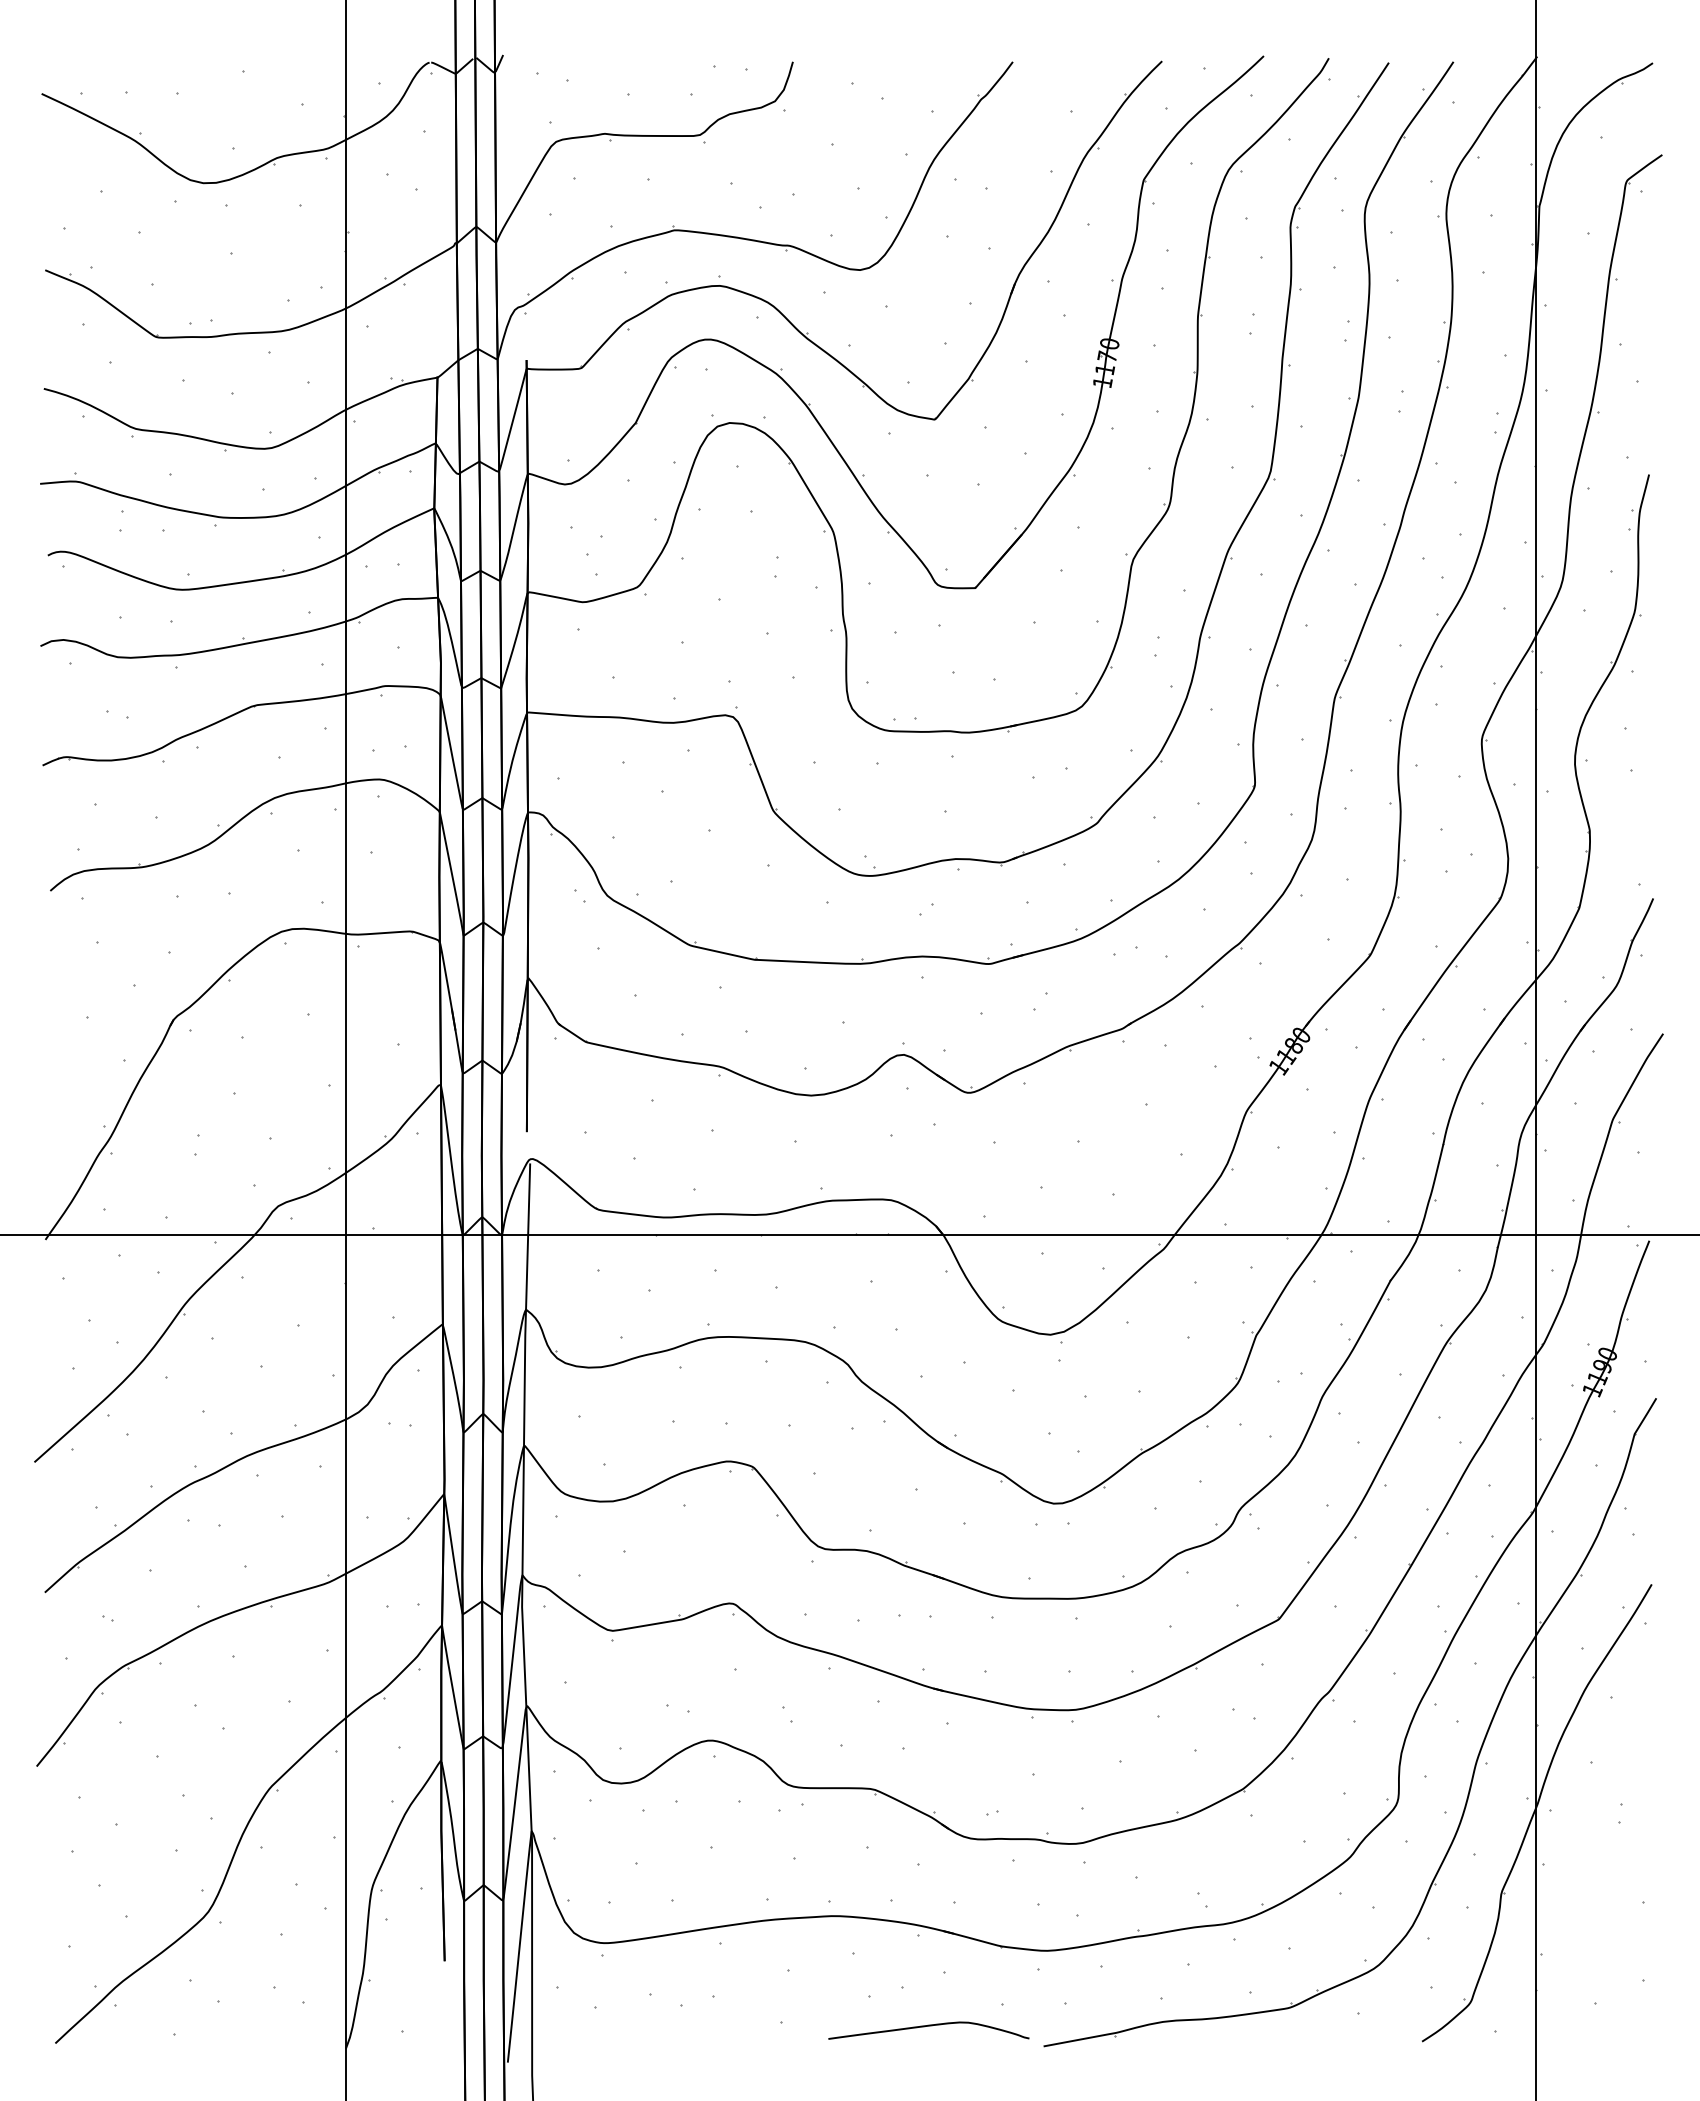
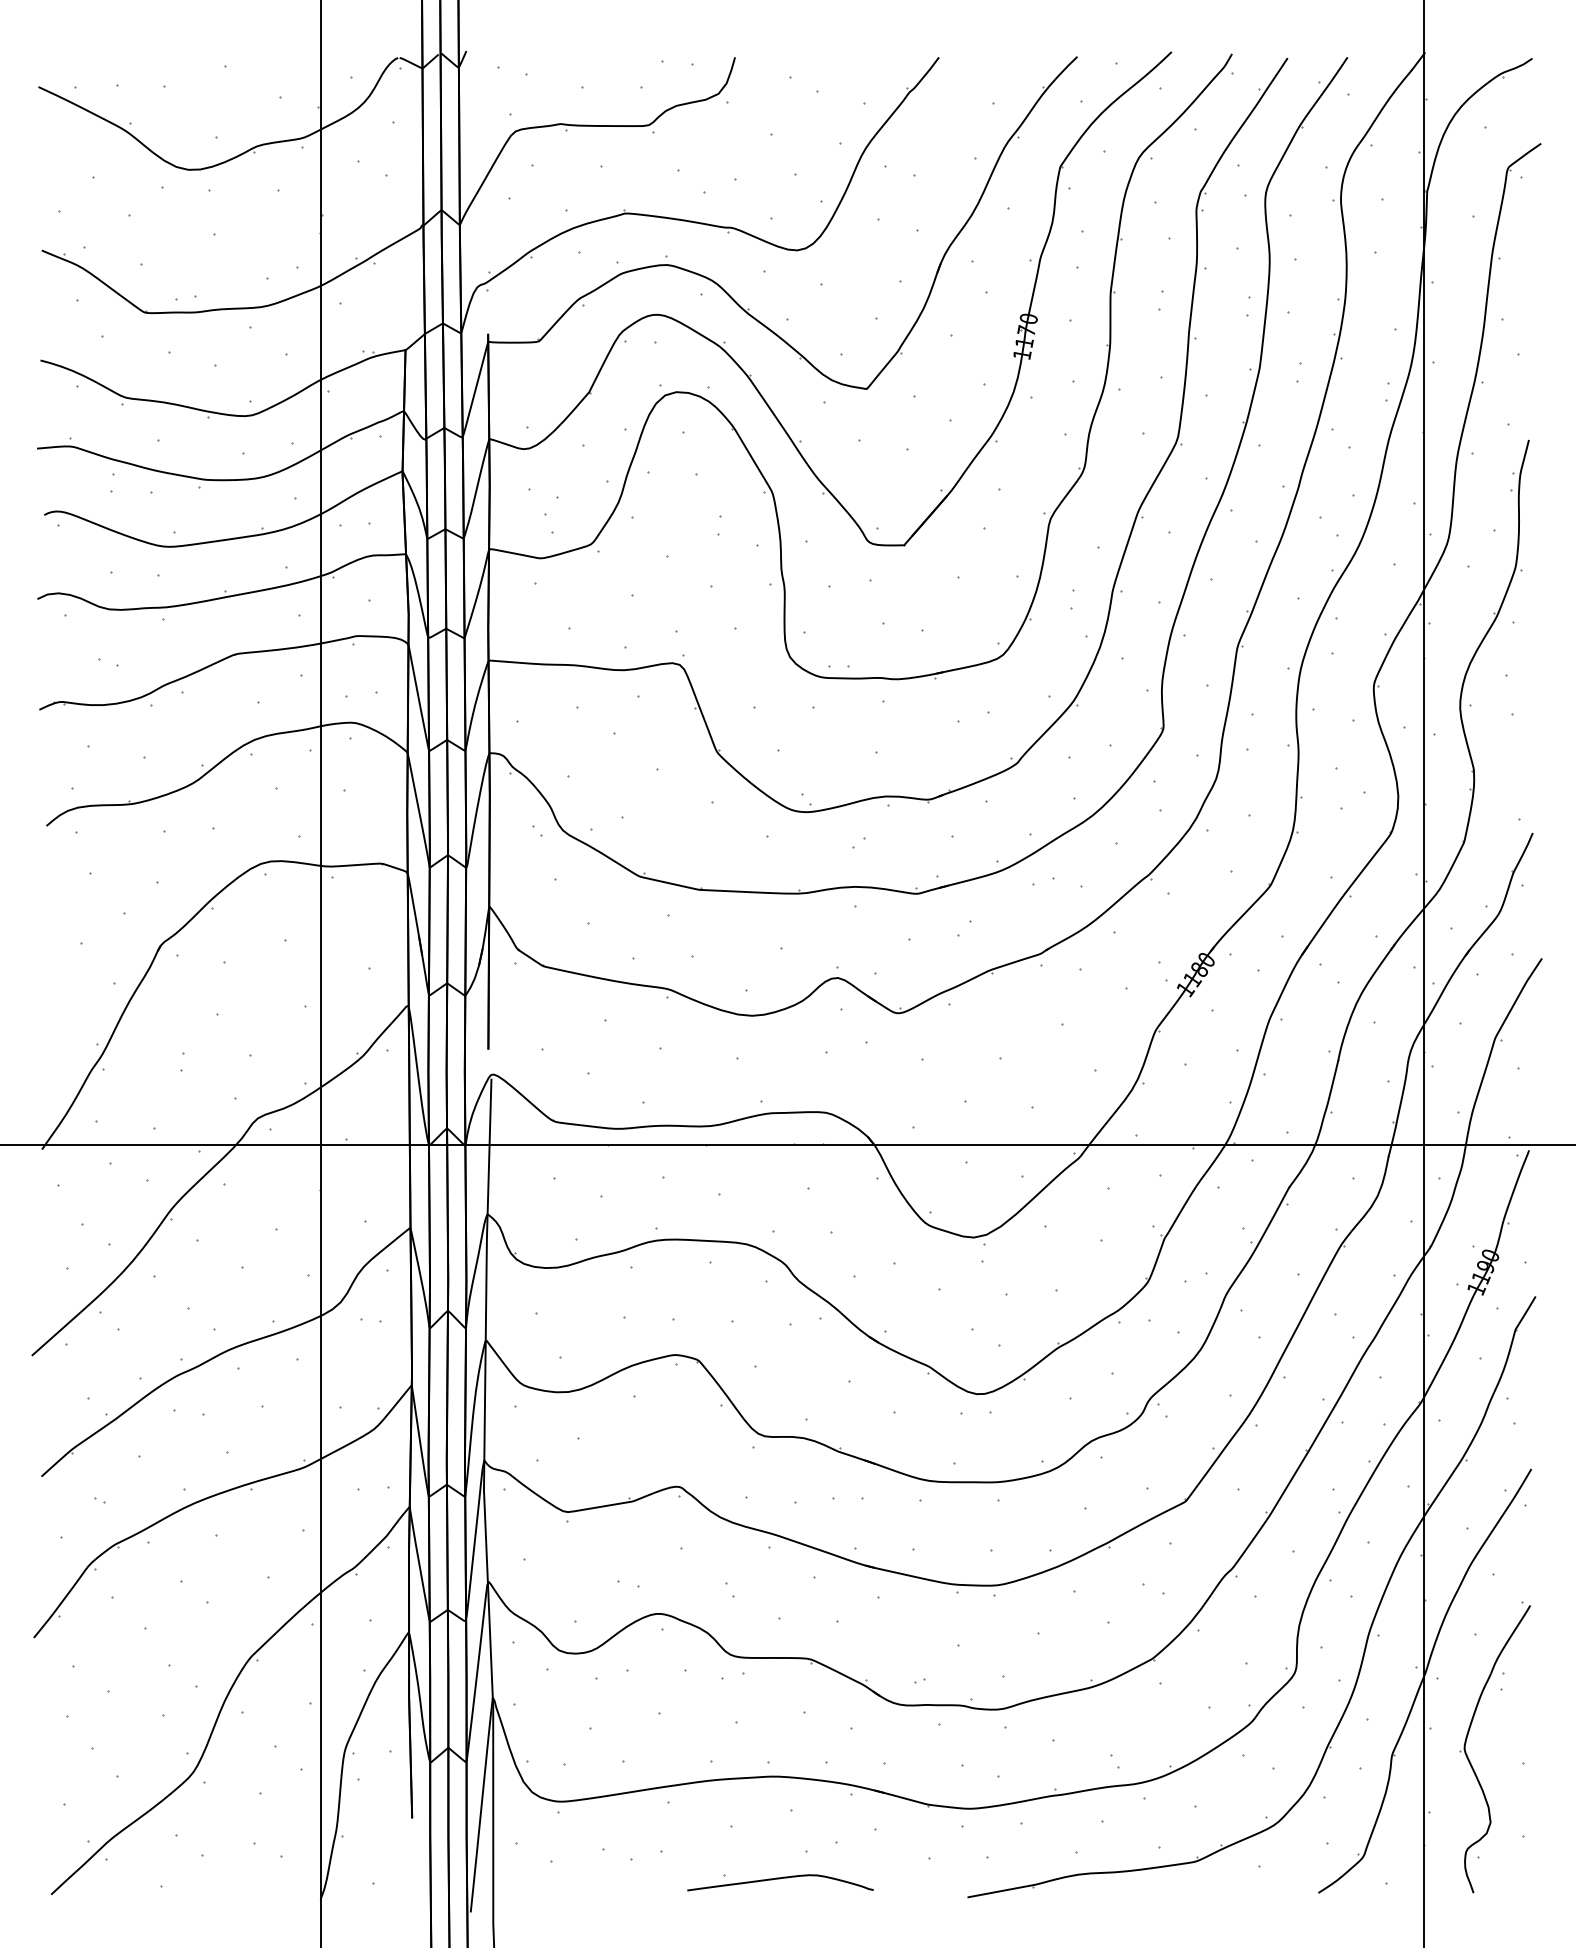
part: (1585, 1898) -> (1469, 1760), added
curve: (928, 2026) -> (780, 1878), moved

